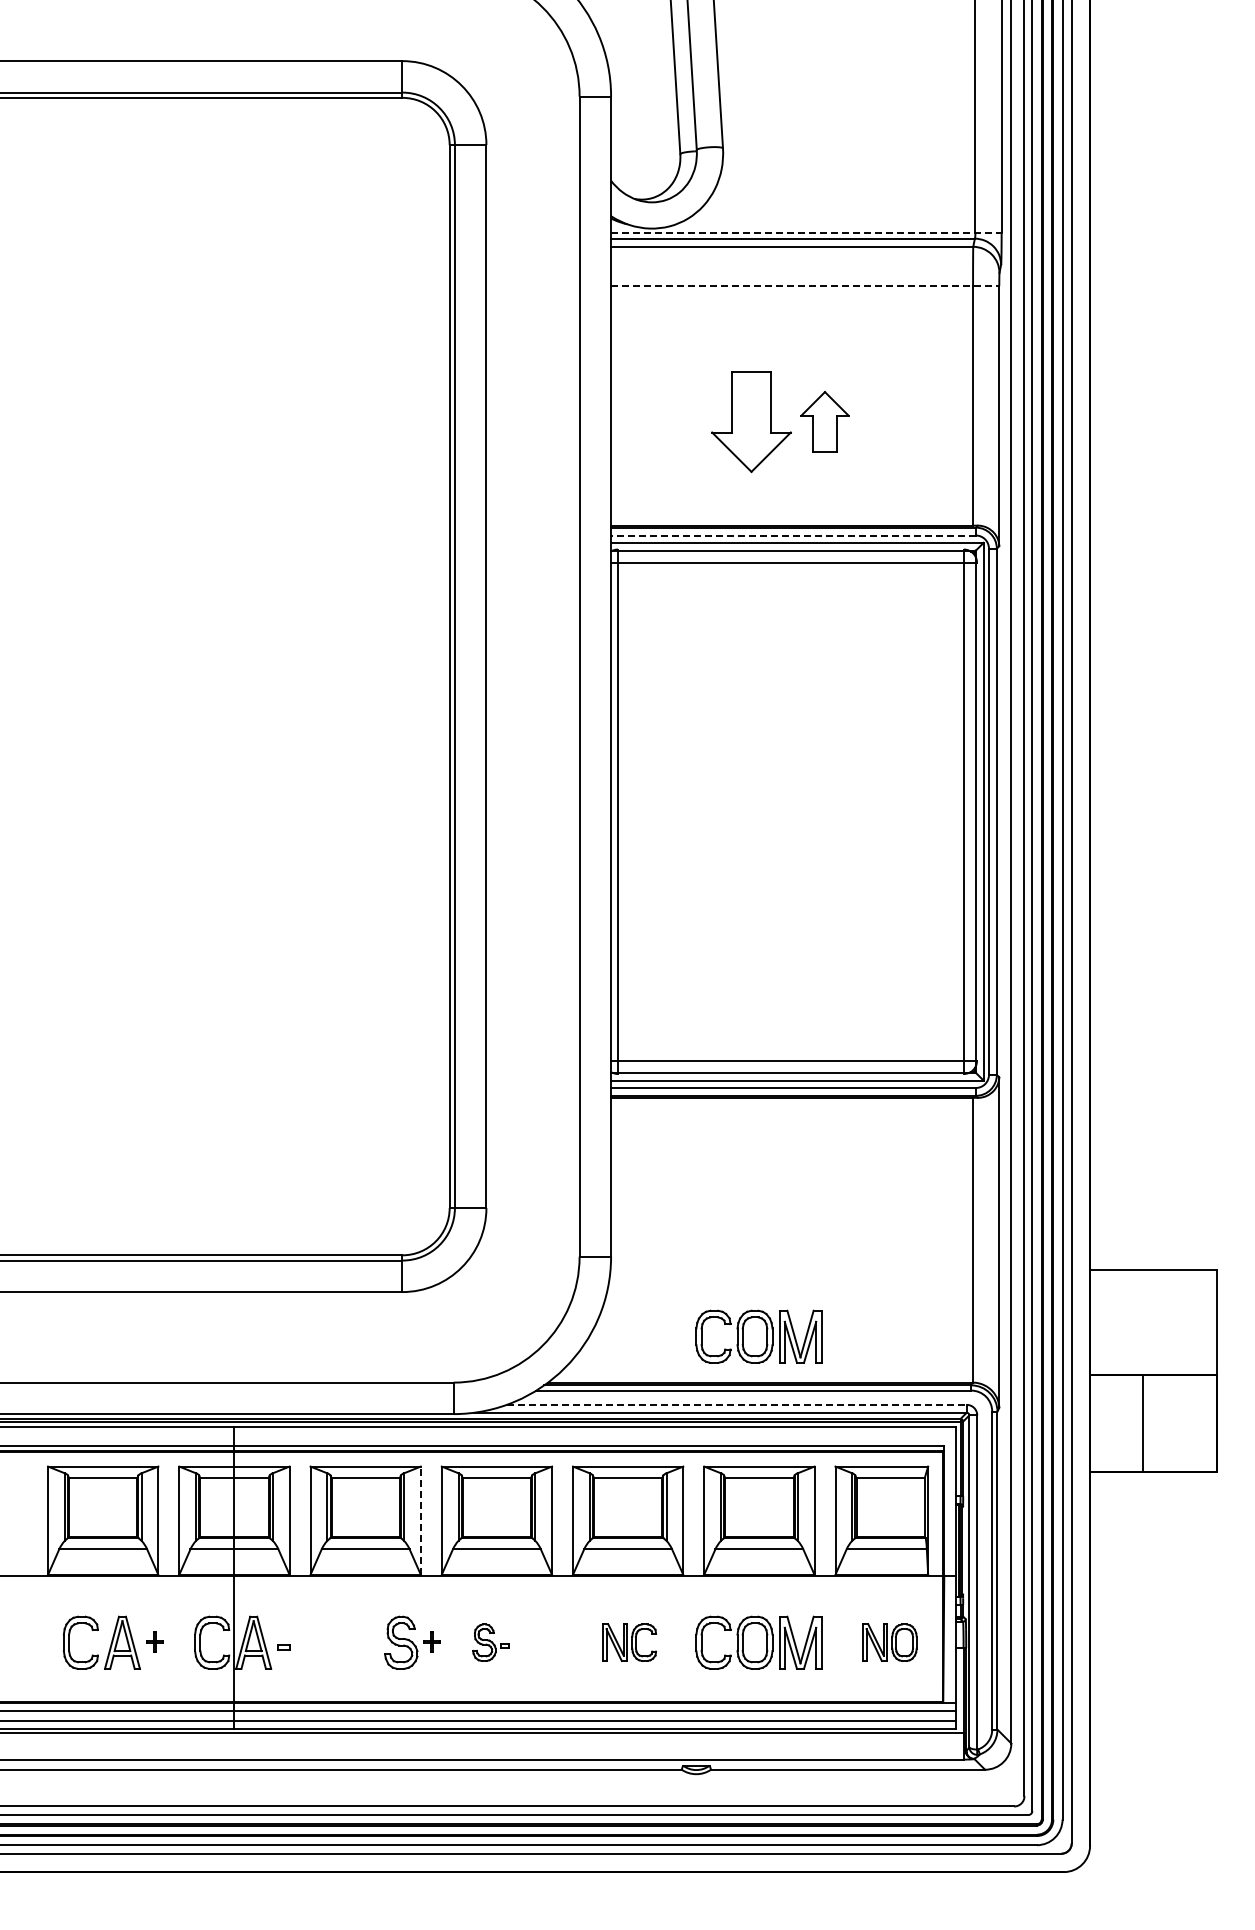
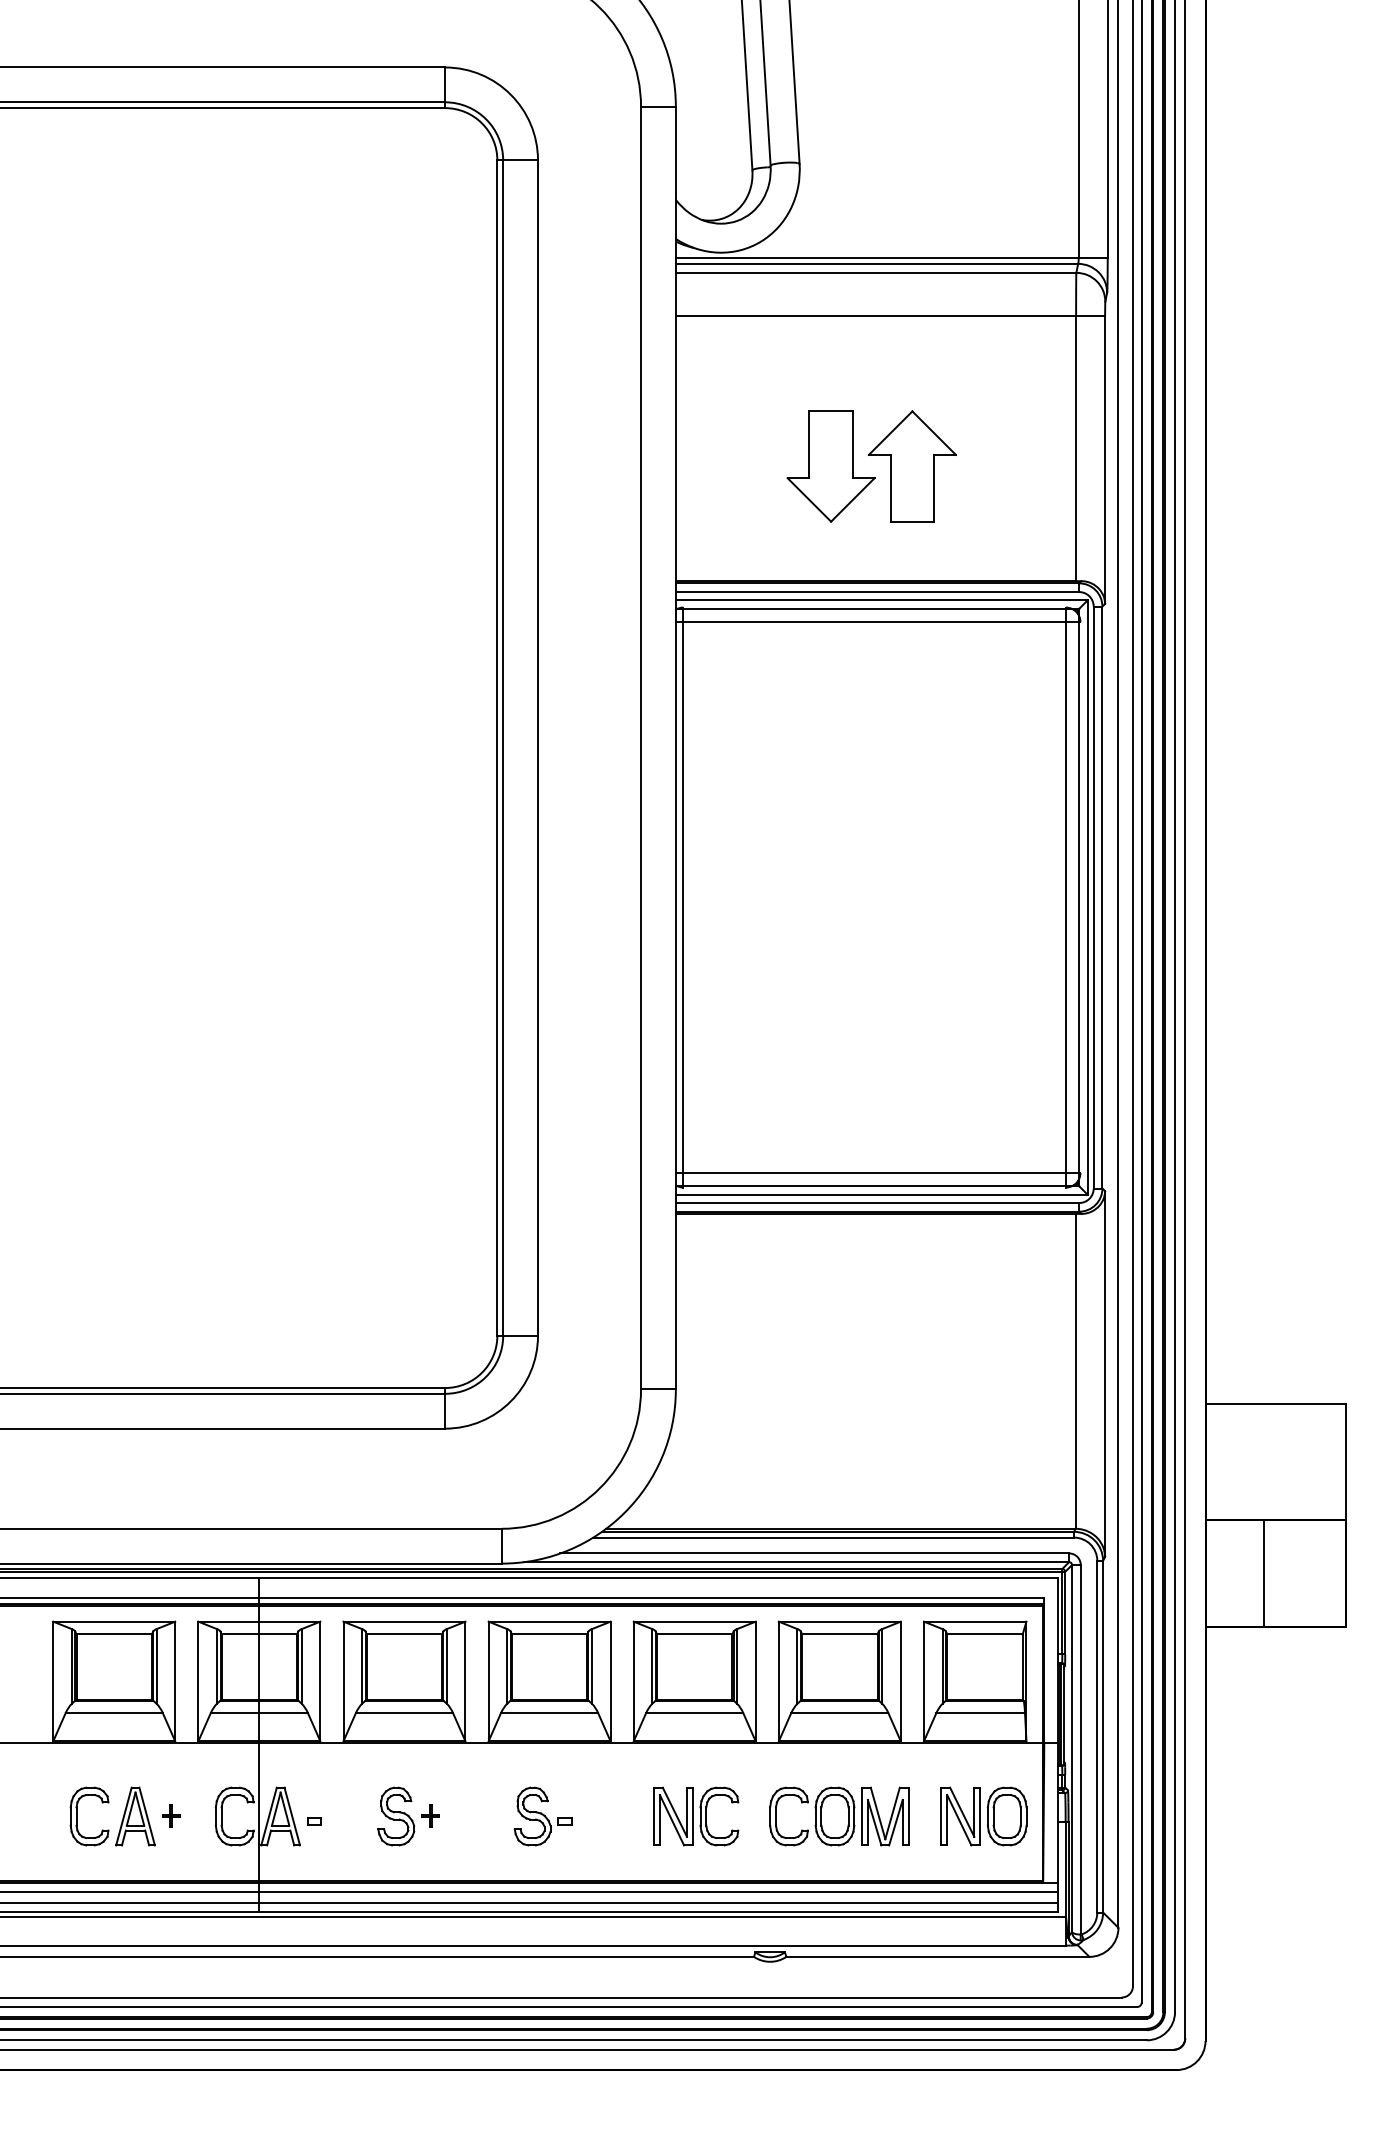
line: (806, 233) -> (891, 258), dashed -> solid
line: (805, 286) -> (890, 316), dashed -> solid
part: (824, 421) -> (911, 465), size x1.67
line: (792, 535) -> (876, 592), dashed -> solid
part: (758, 1336) -> (838, 1477), removed
line: (737, 1404) -> (815, 1552), dashed -> solid
line: (420, 1520) -> (465, 1681), dashed -> solid
part: (412, 1642) -> (408, 1816), moved
part: (490, 1642) -> (542, 1816), size x1.43
part: (629, 1642) -> (696, 1816), size x1.43
part: (889, 1642) -> (983, 1816), size x1.43

